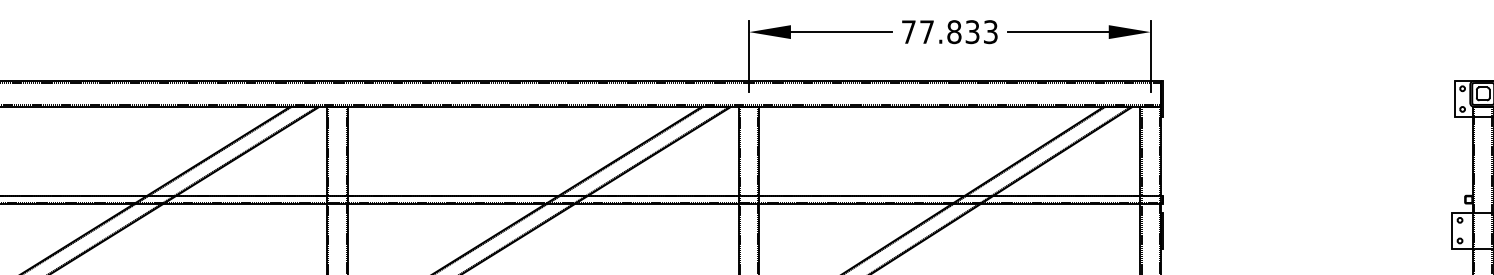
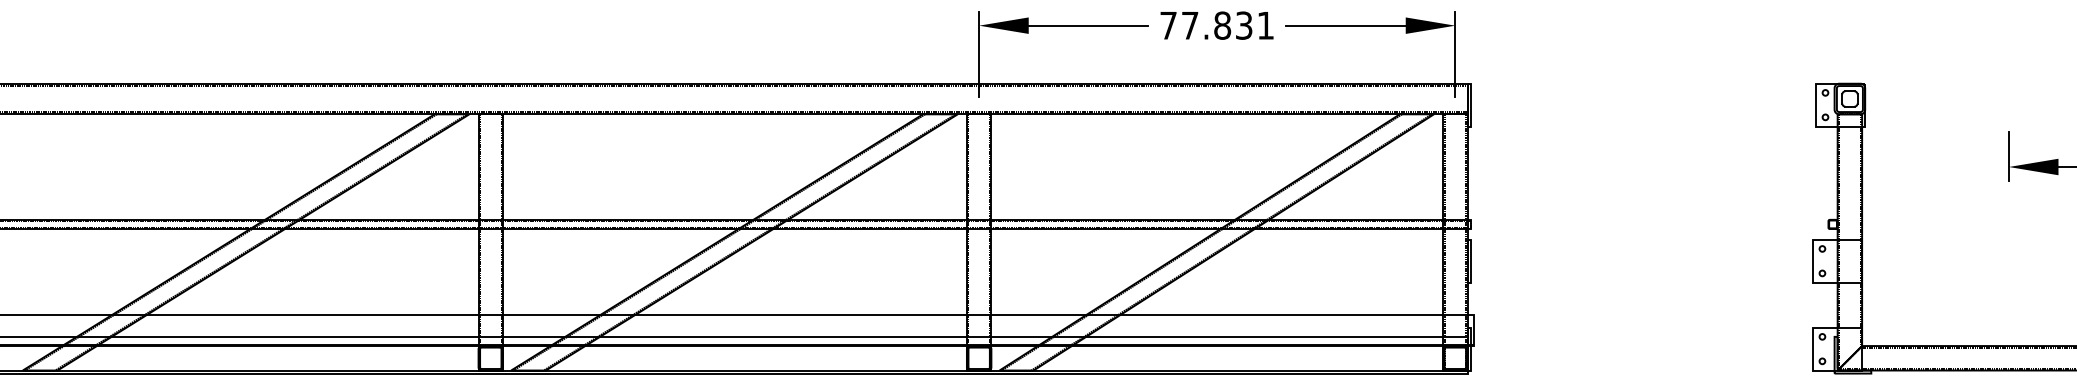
text: (990, 31) -> (1265, 25), 77.833 -> 77.831

